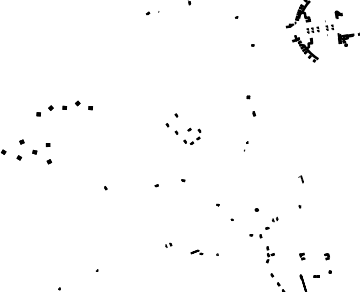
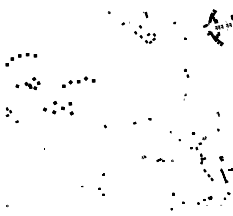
part: (251, 104) -> (186, 72), size x0.62
part: (182, 129) -> (144, 34), moved

